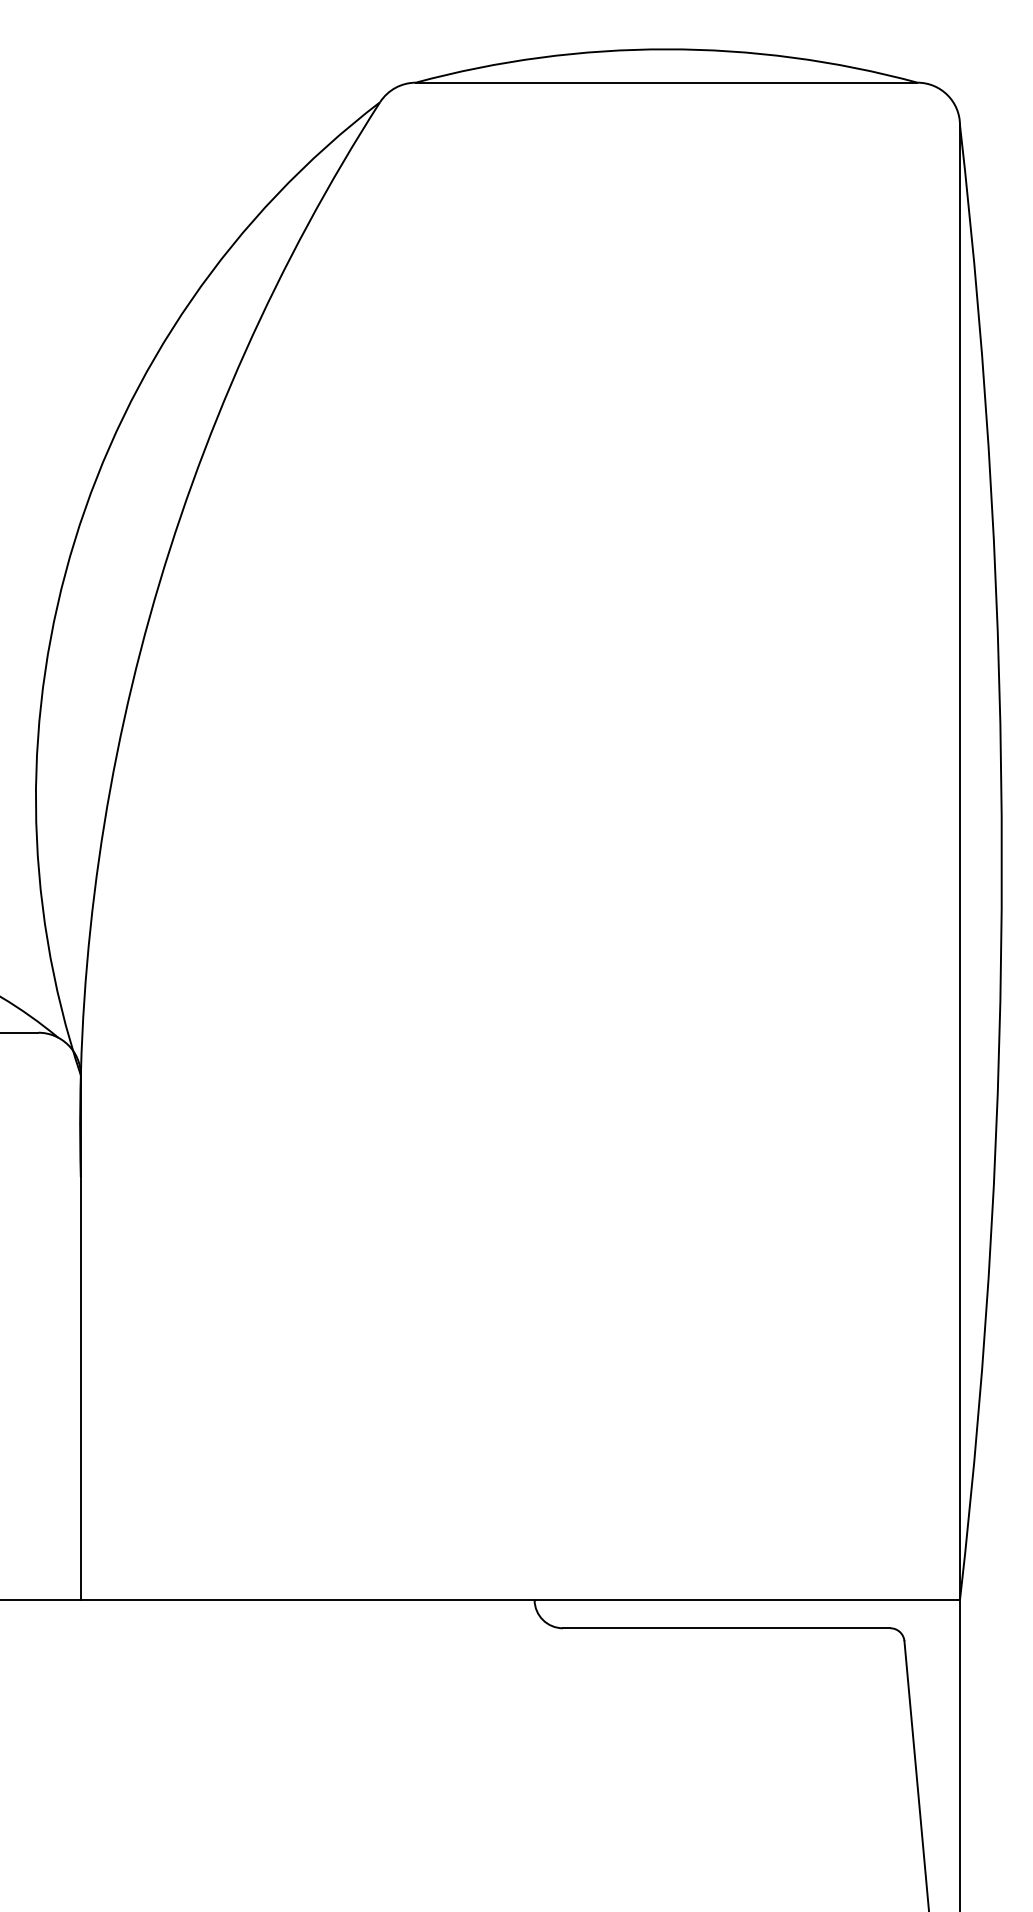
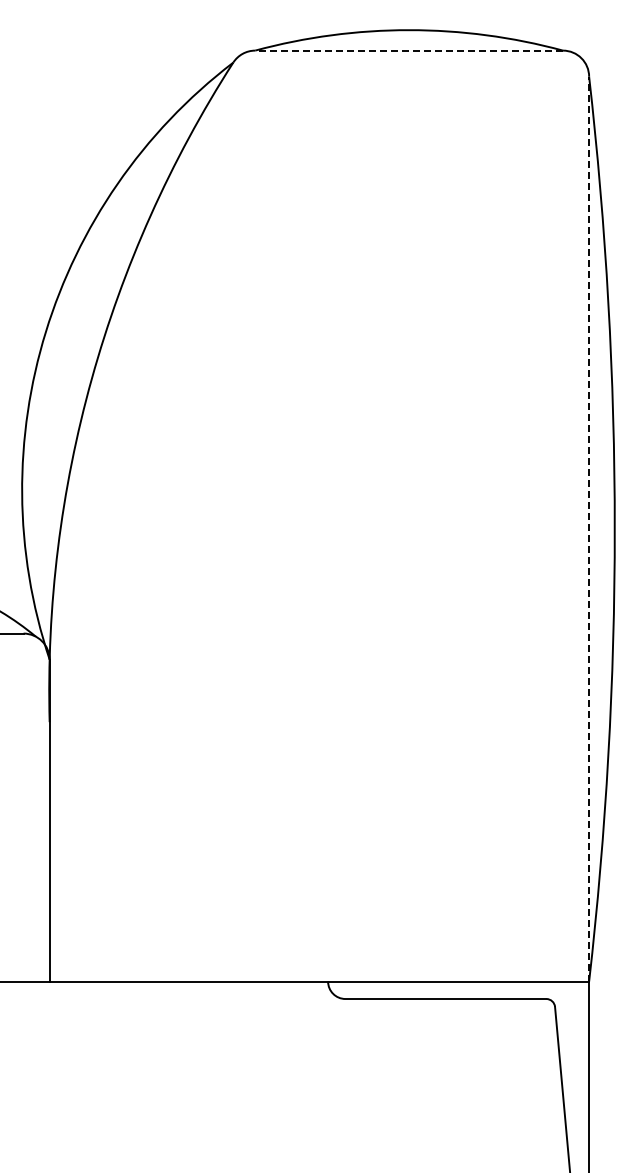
line: (667, 82) -> (409, 50), solid -> dashed
line: (960, 861) -> (589, 528), solid -> dashed

